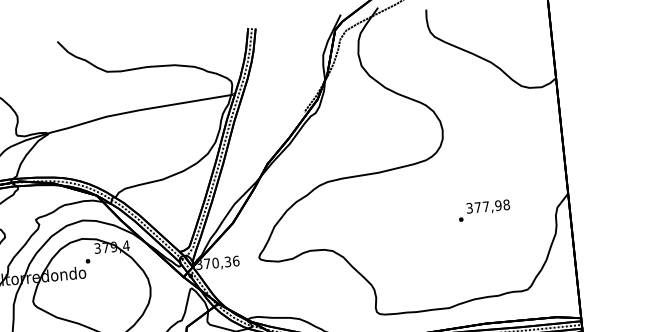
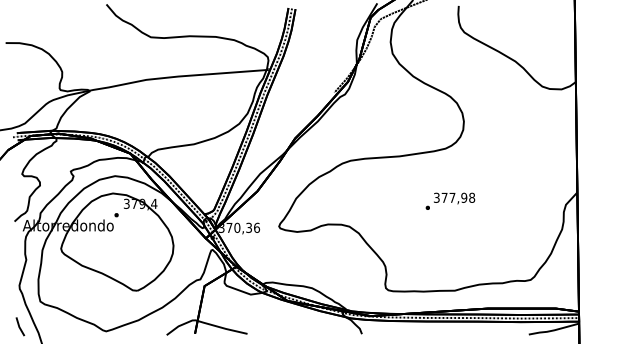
text: (484, 209) -> (450, 200), moved

